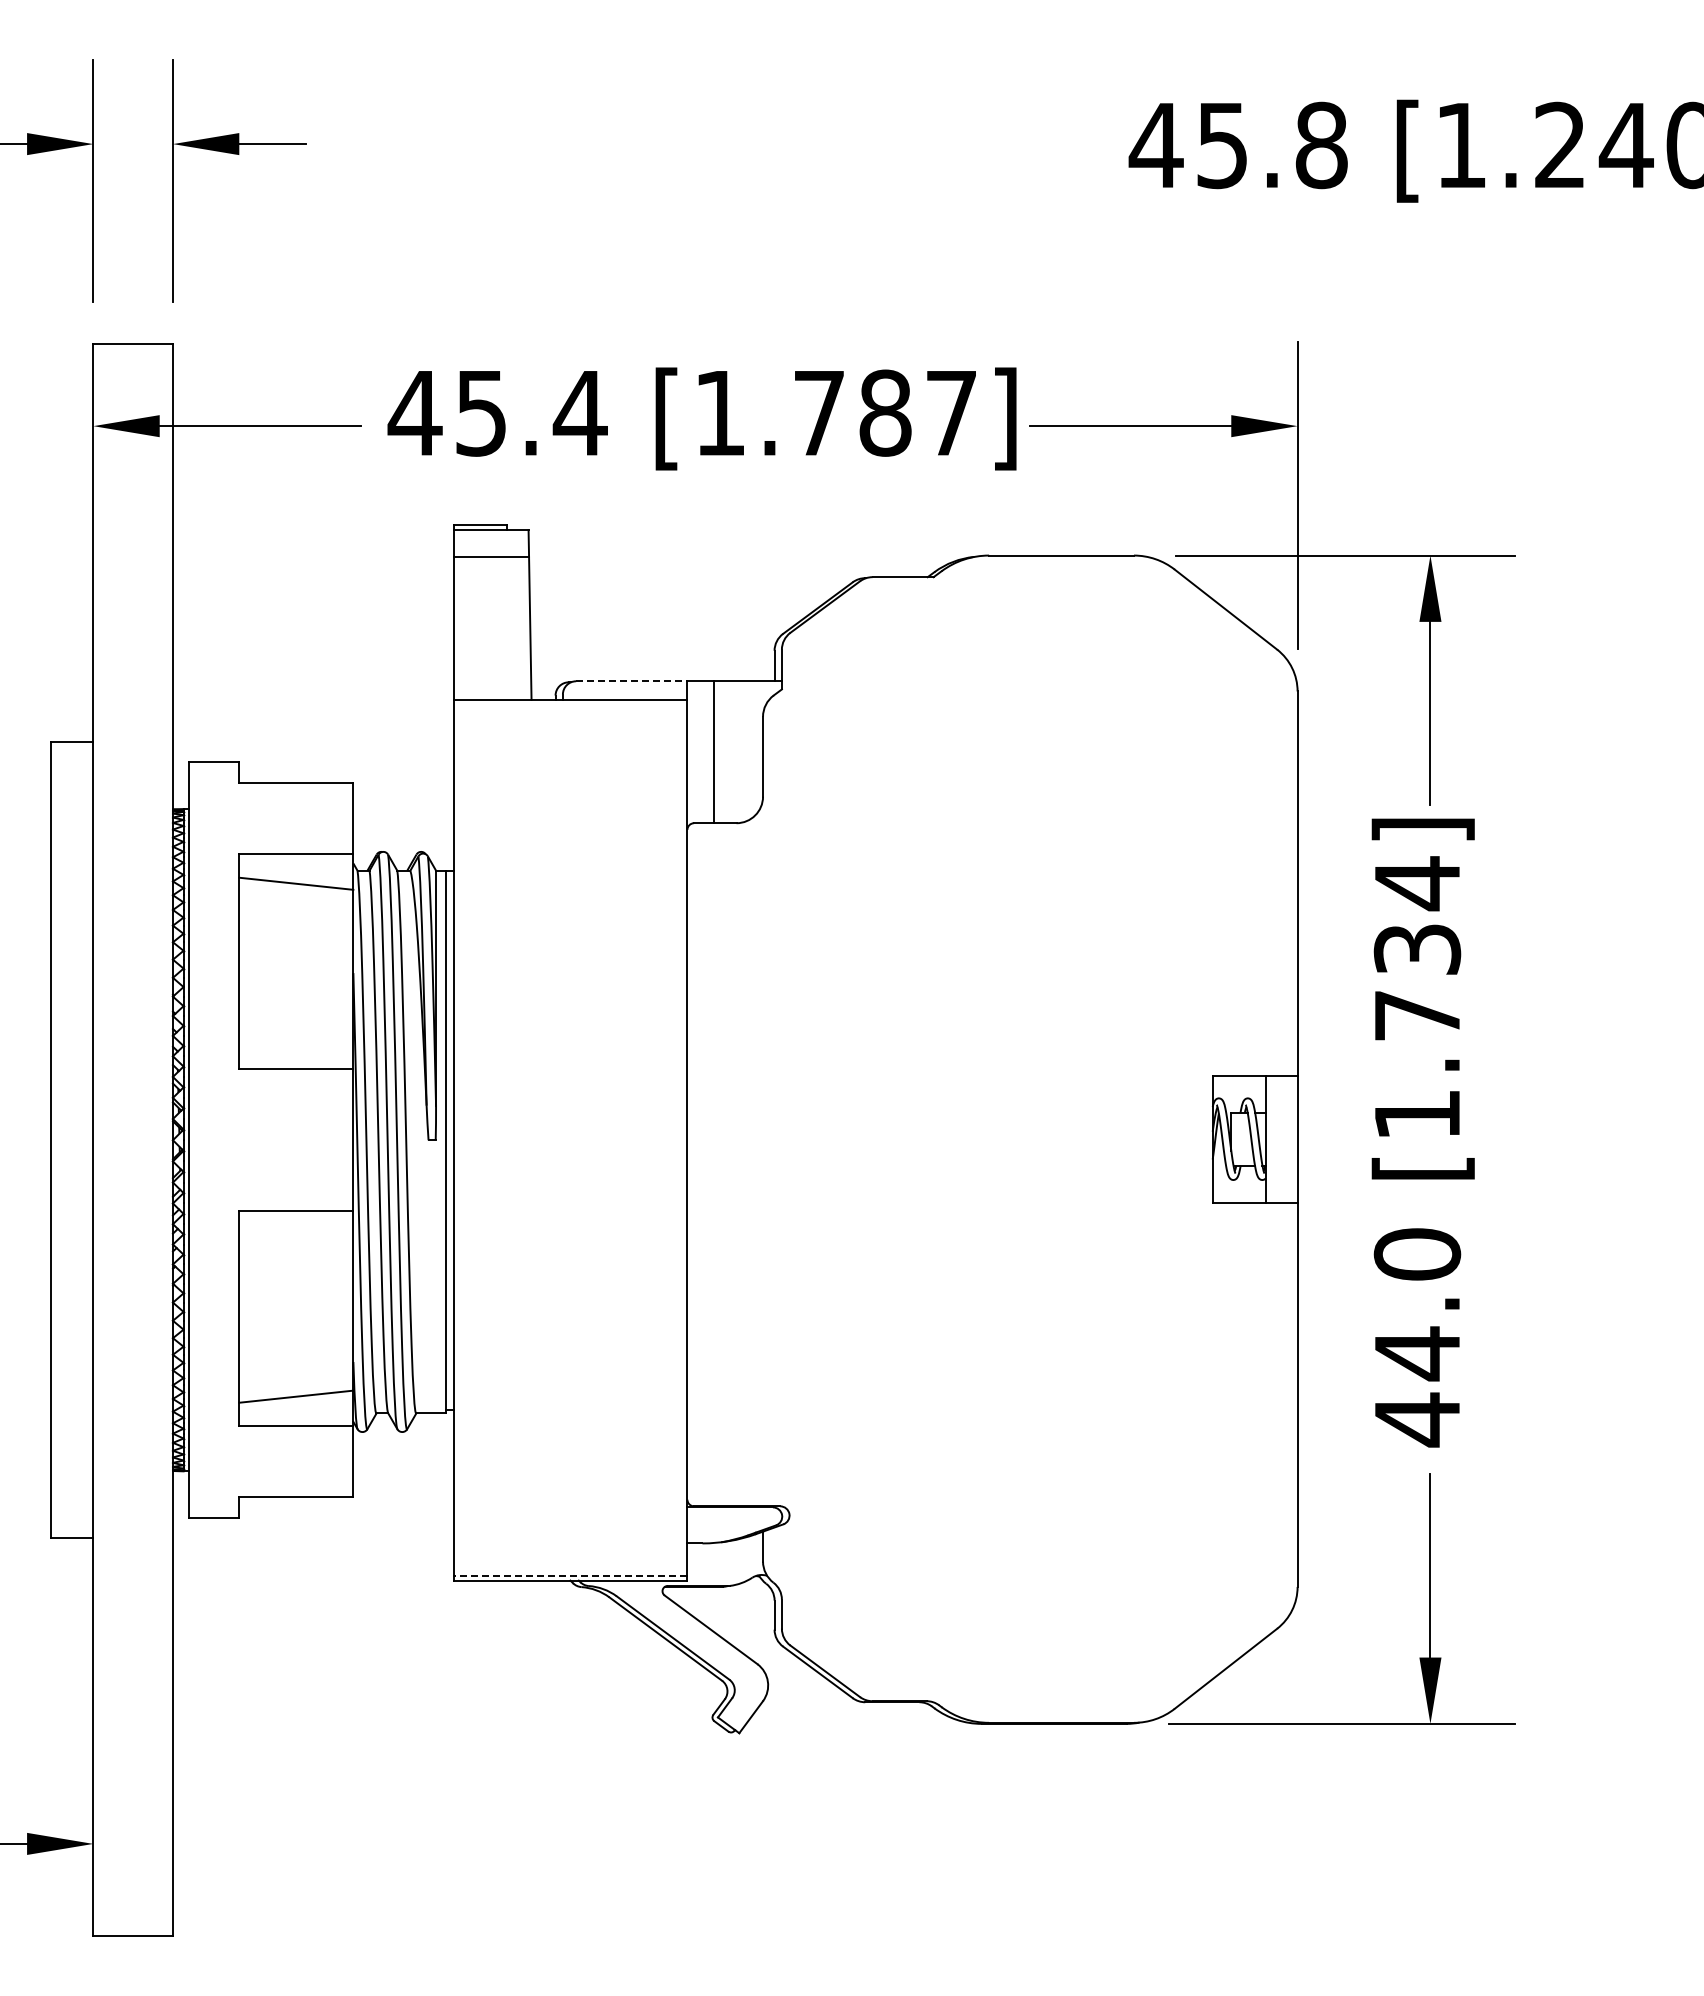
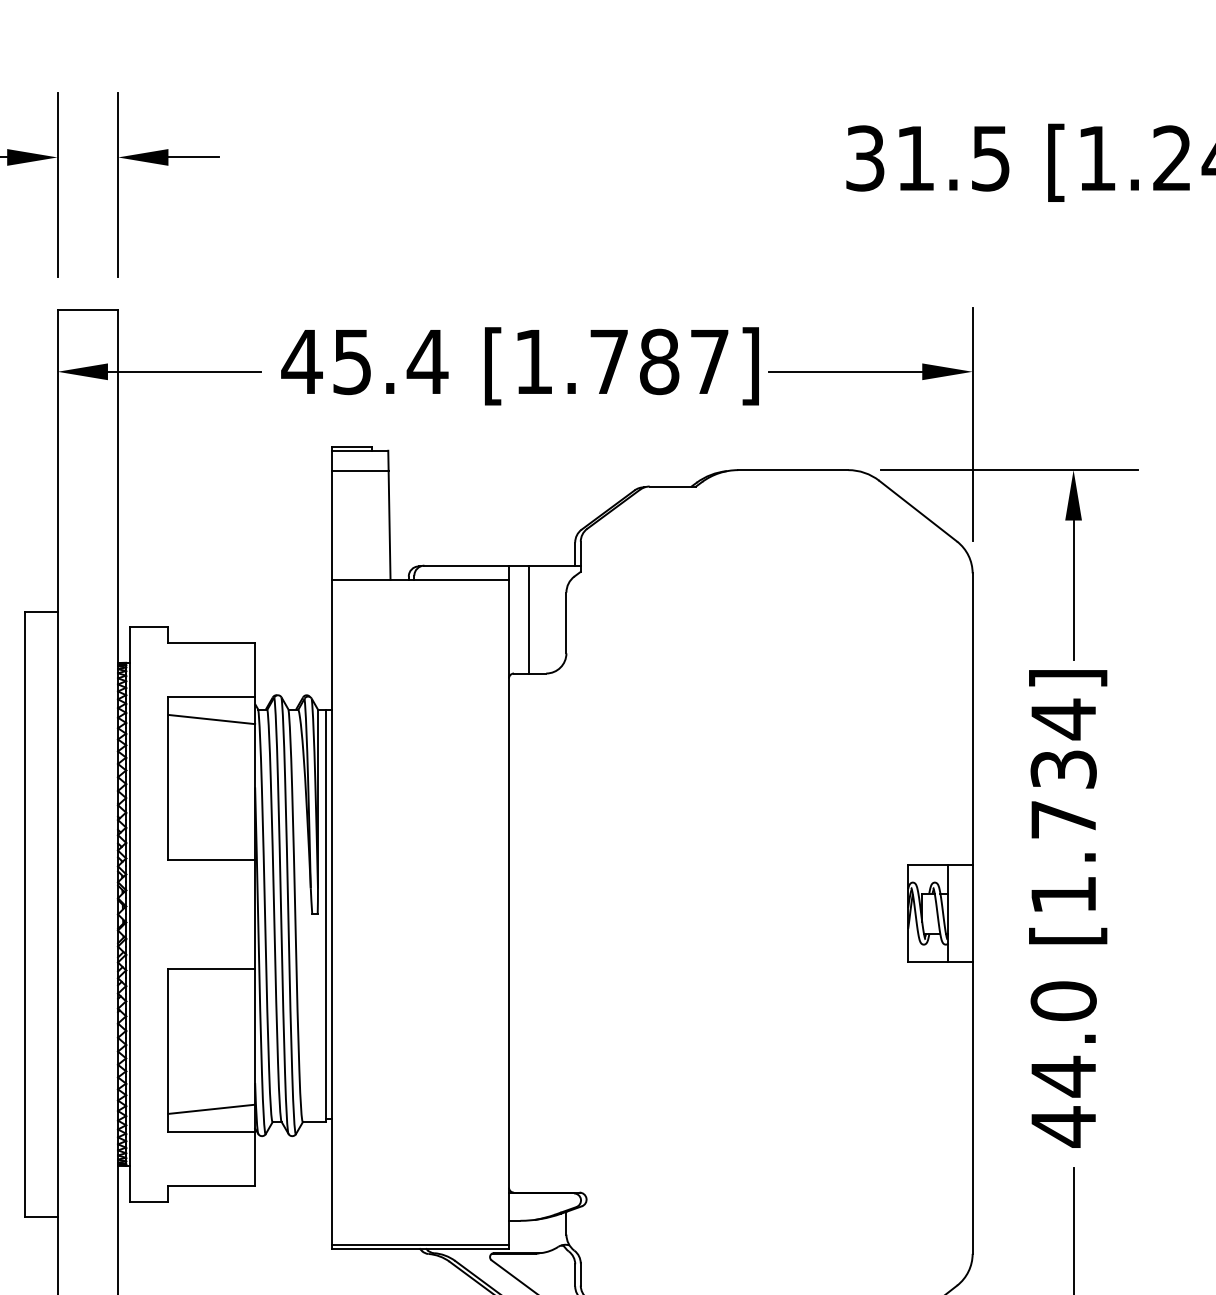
text: (1237, 145) -> (926, 158), 45.8 -> 31.5
line: (631, 681) -> (466, 565), dashed -> solid
line: (570, 1575) -> (420, 1245), dashed -> solid

